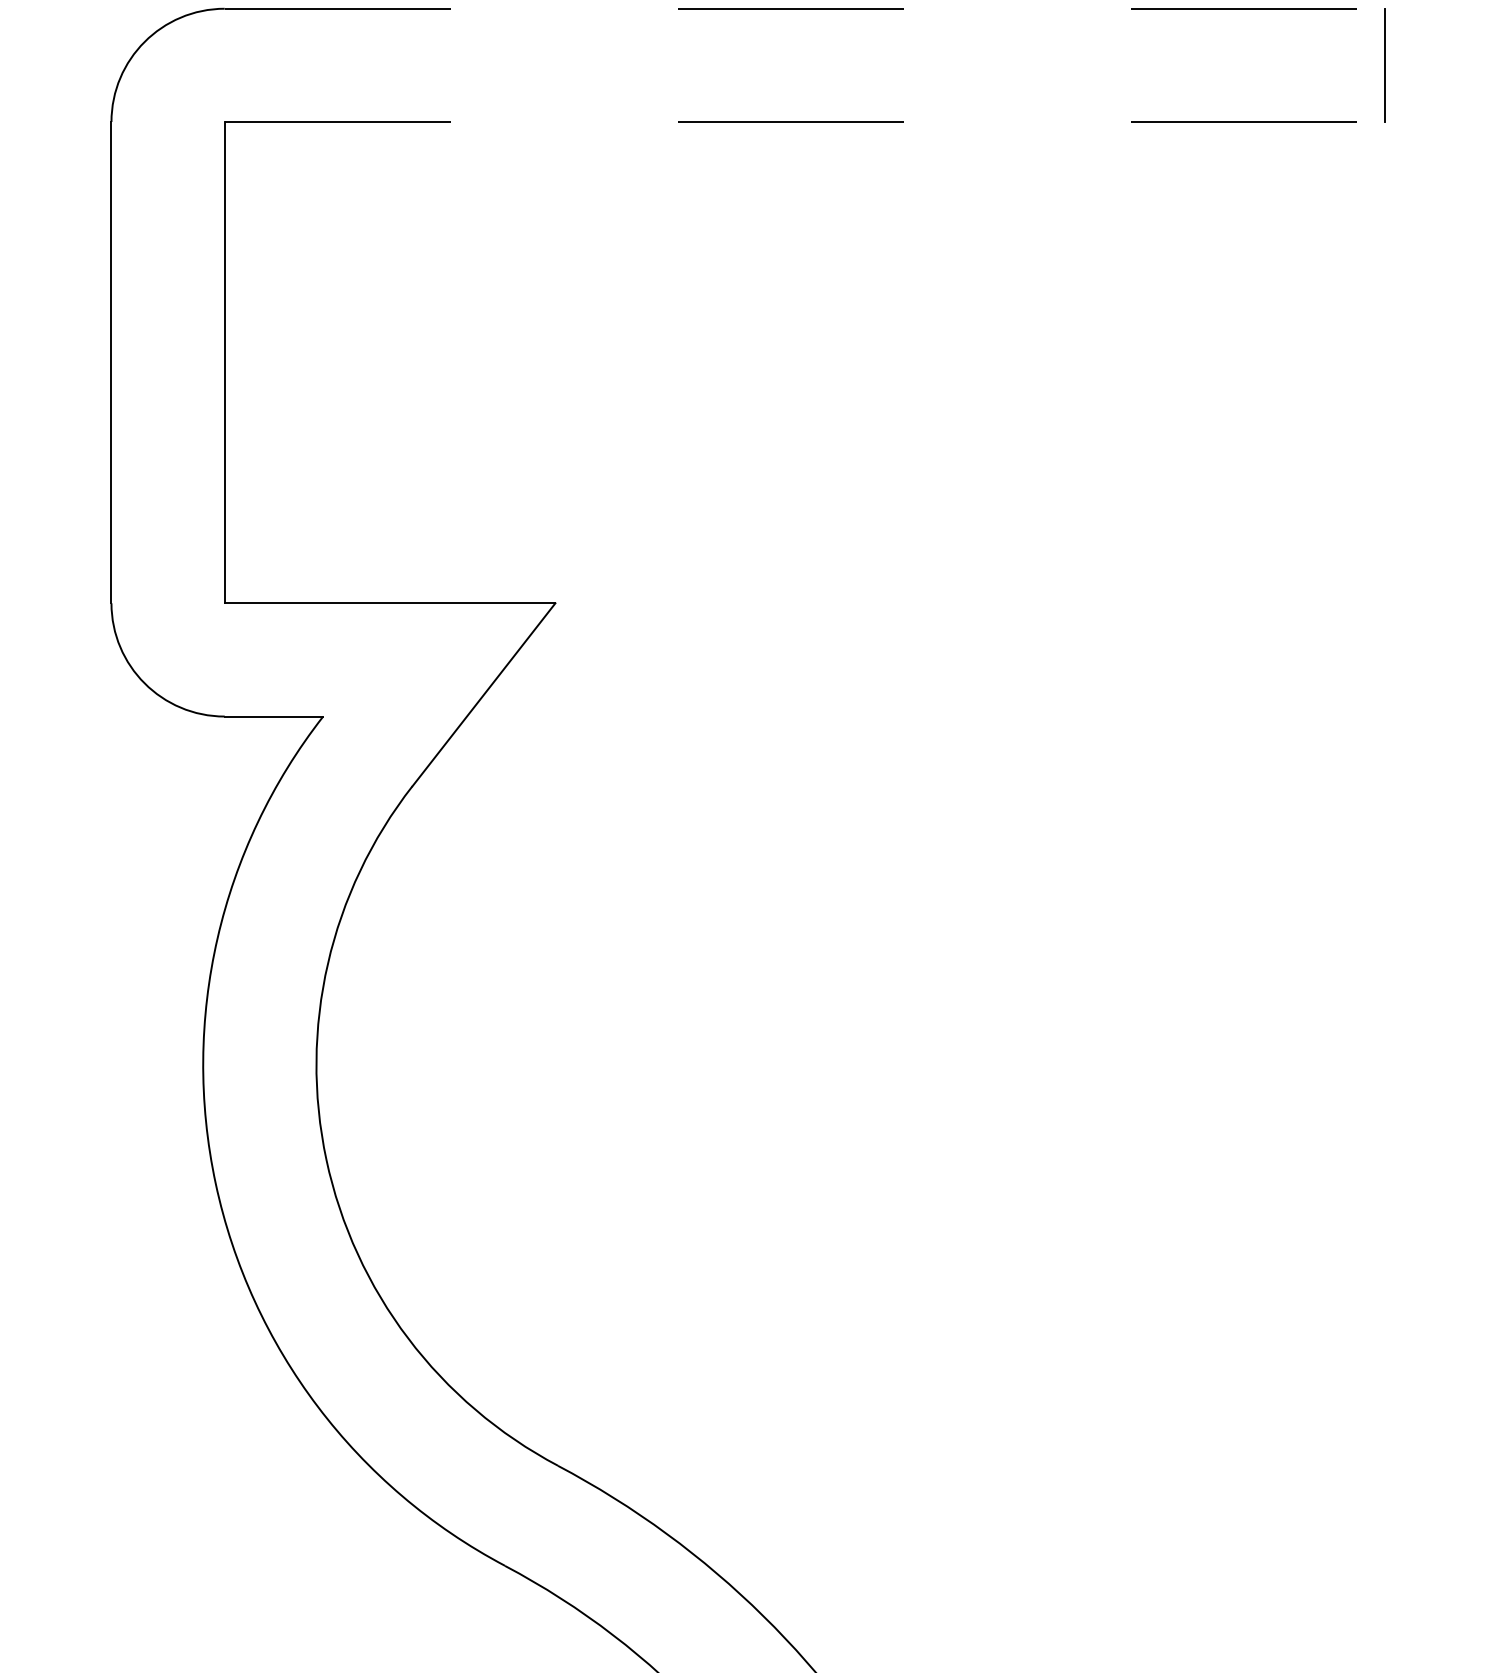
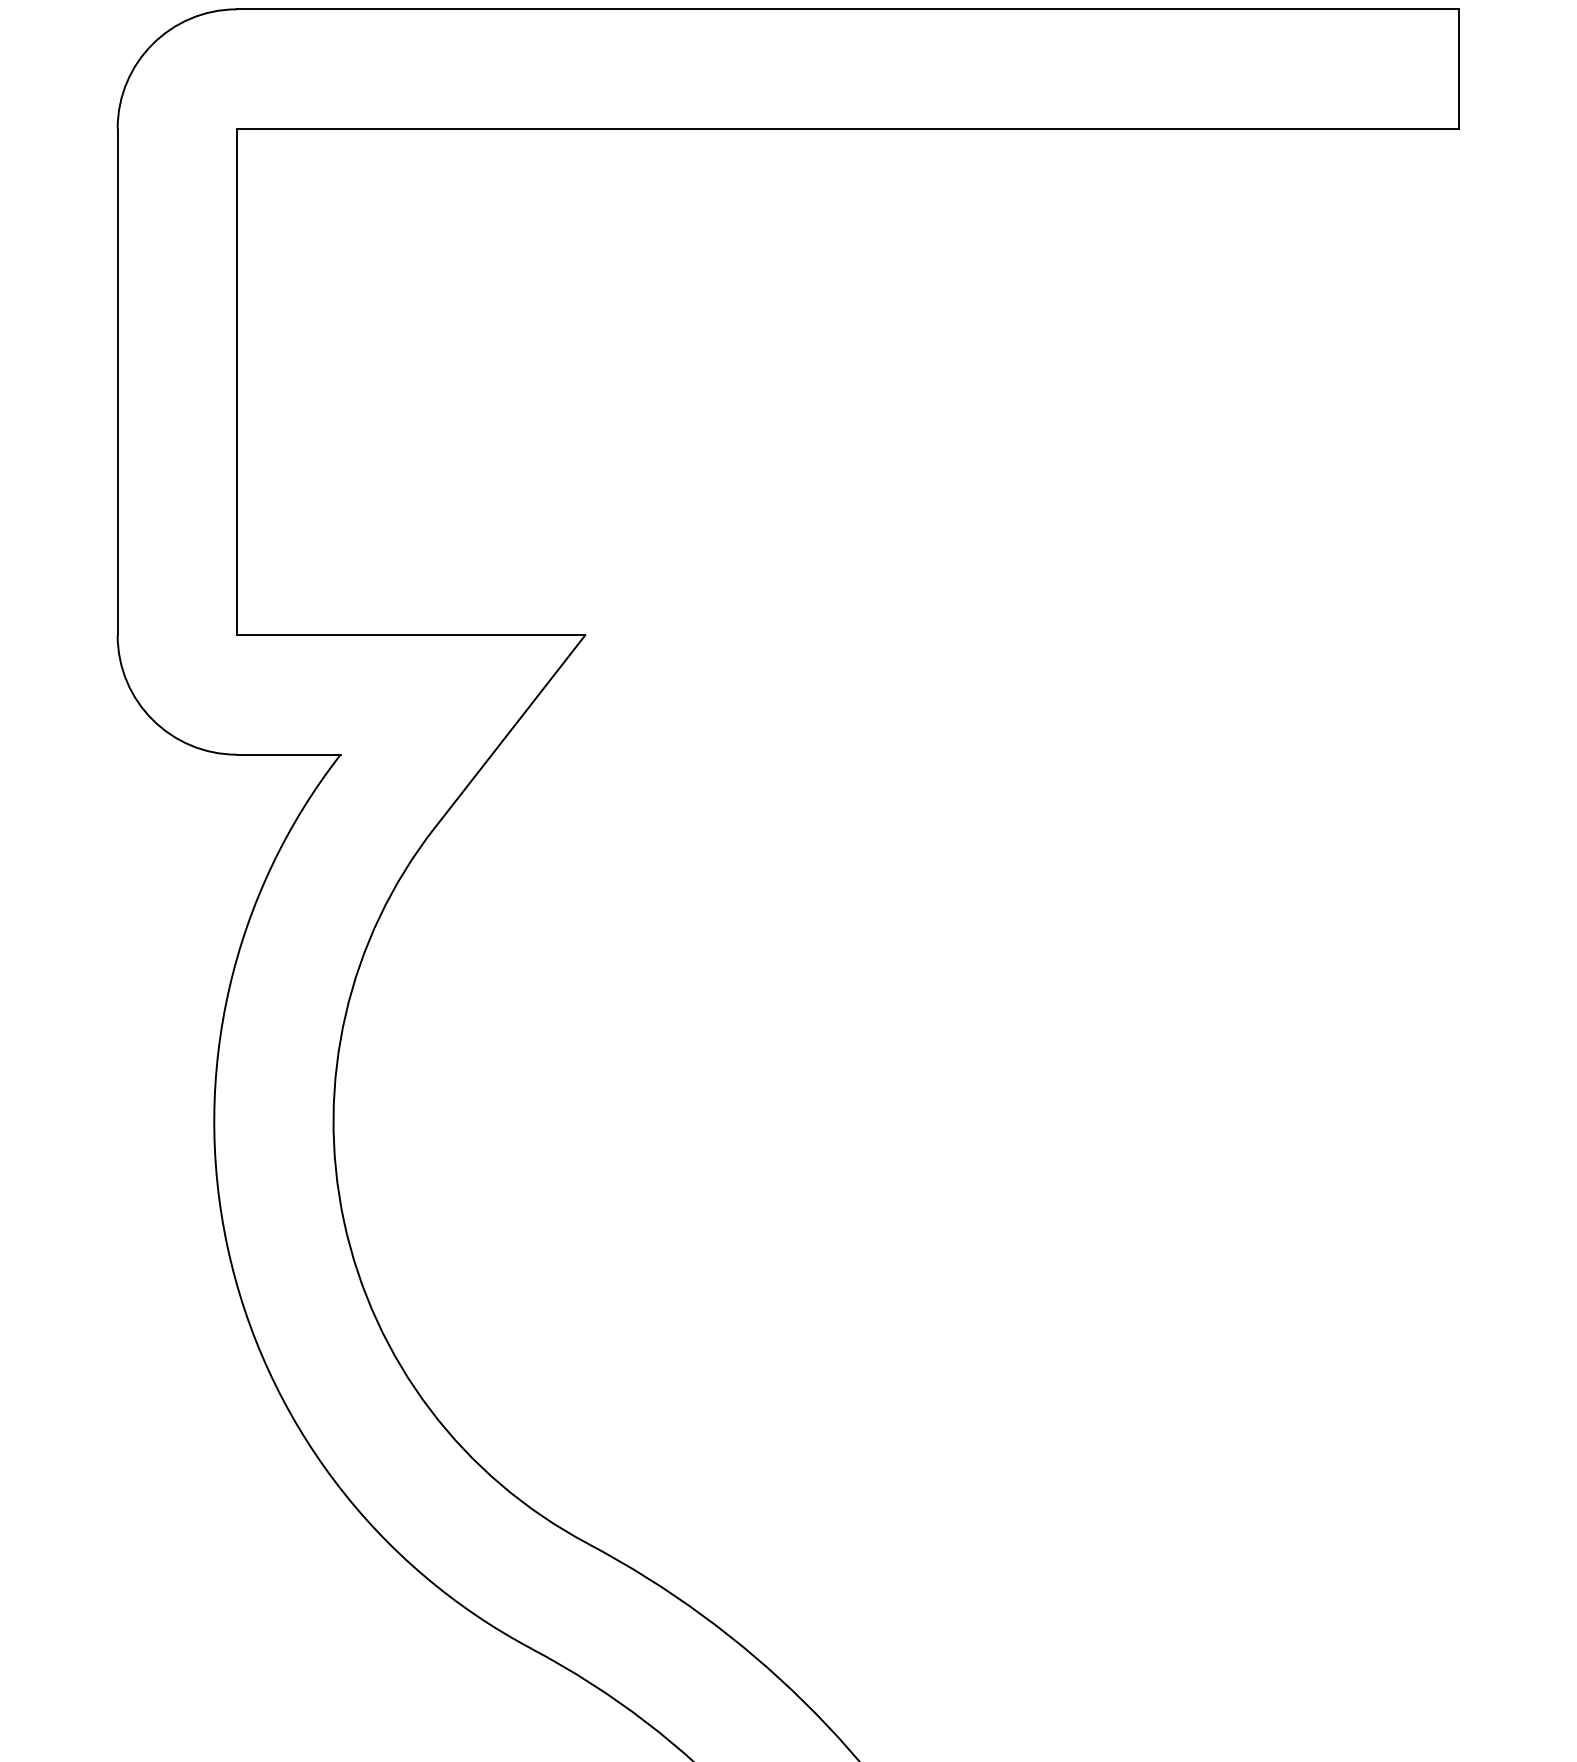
line: (805, 8) -> (848, 9), dashed -> solid
line: (805, 121) -> (848, 128), dashed -> solid

